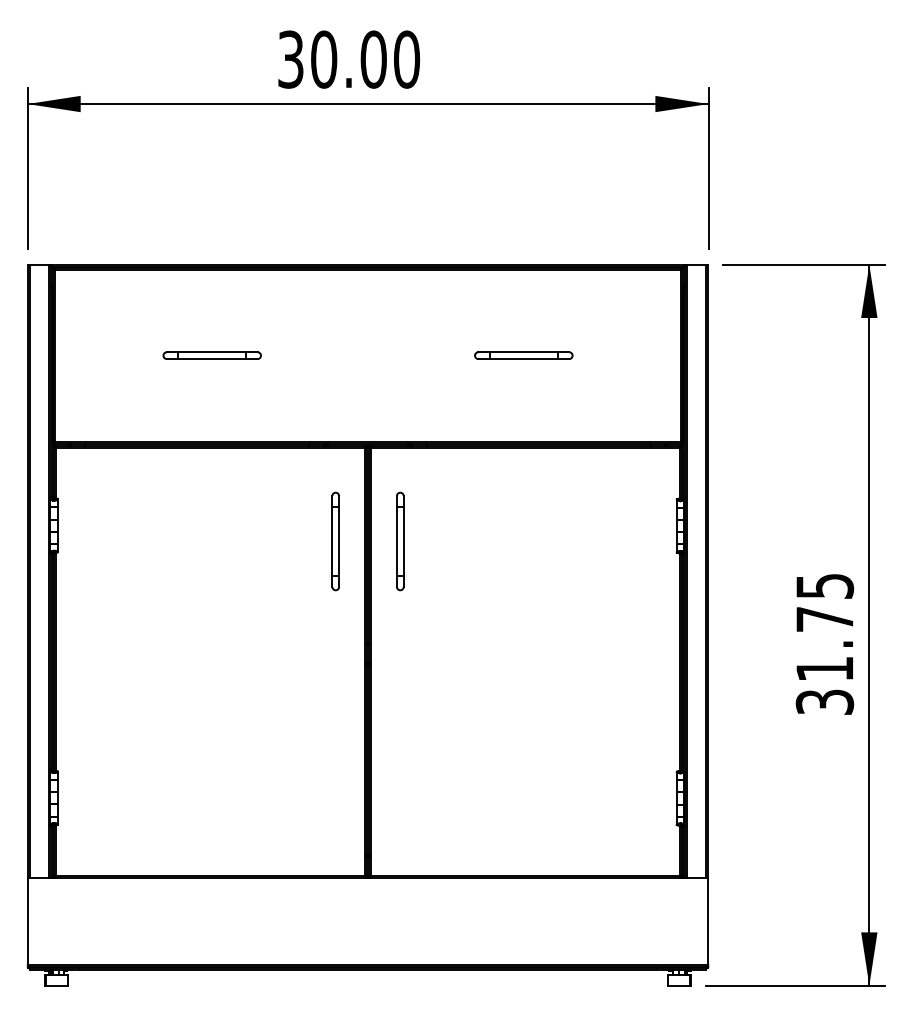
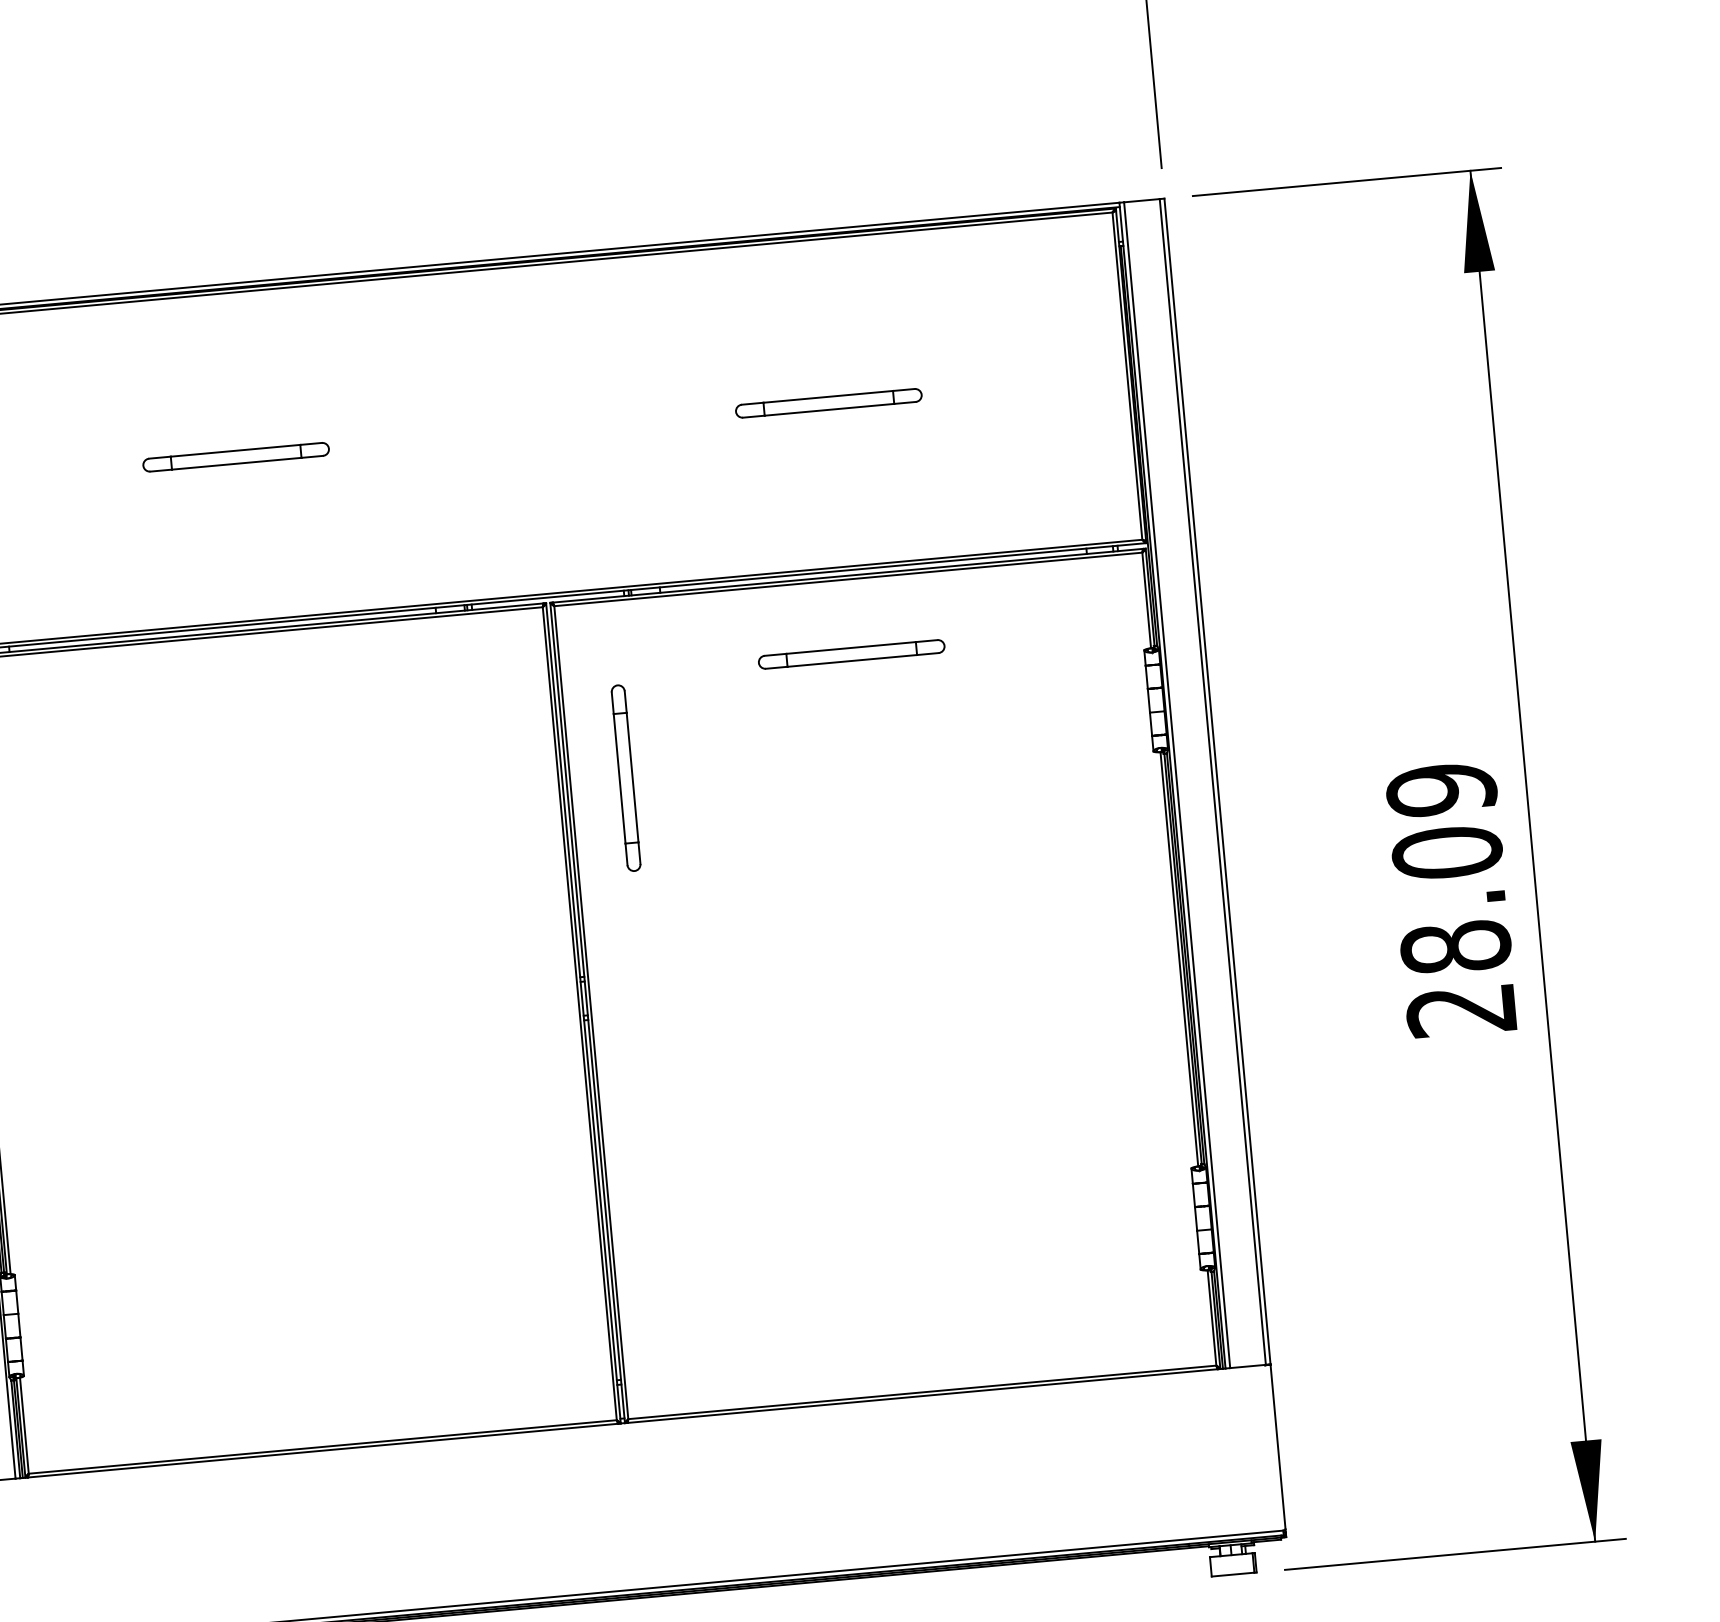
part: (523, 487) -> (851, 654), added
part: (335, 541) -> (502, 789), removed
text: (824, 643) -> (1450, 898), 31.75 -> 28.09

